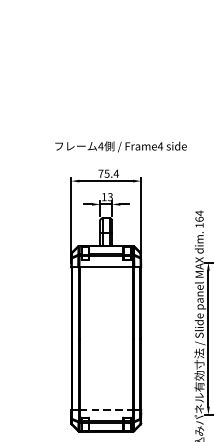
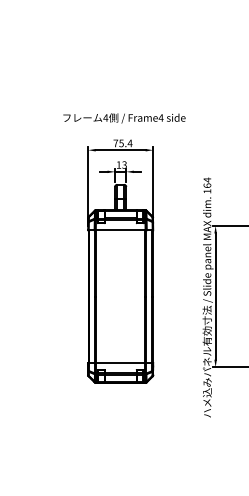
text: (121, 146) -> (124, 118), moved
line: (105, 409) -> (120, 362), dashed -> solid

